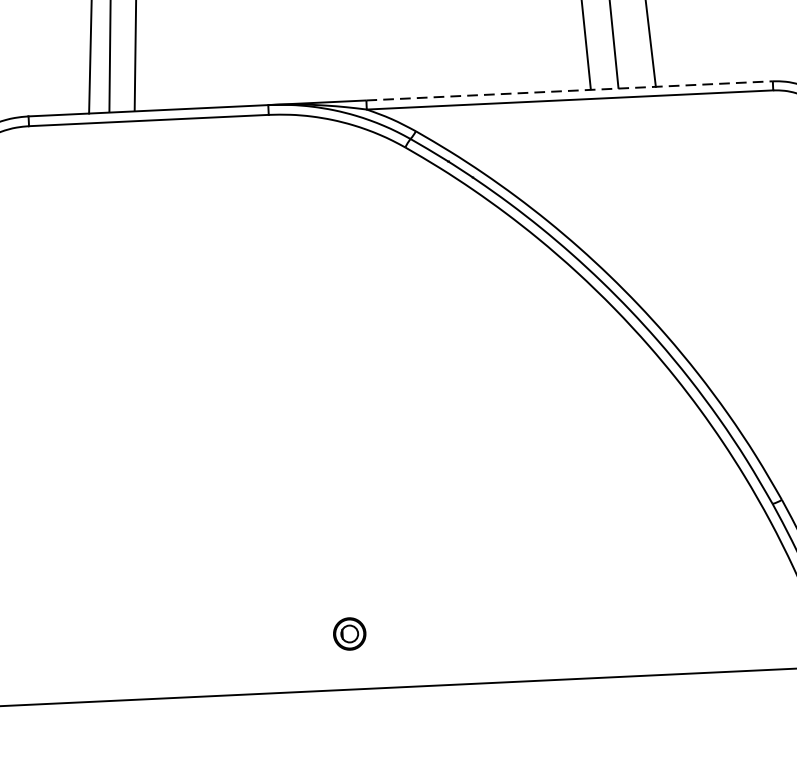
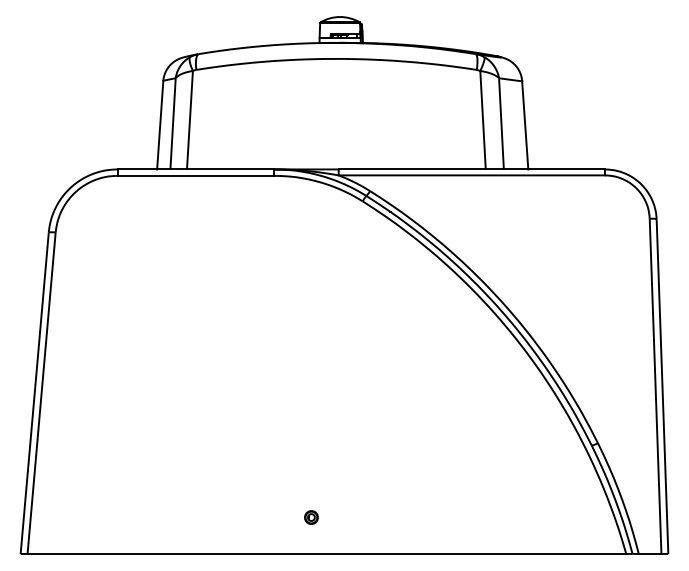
line: (570, 90) -> (472, 169), dashed -> solid
part: (349, 633) -> (311, 517), size x0.62

